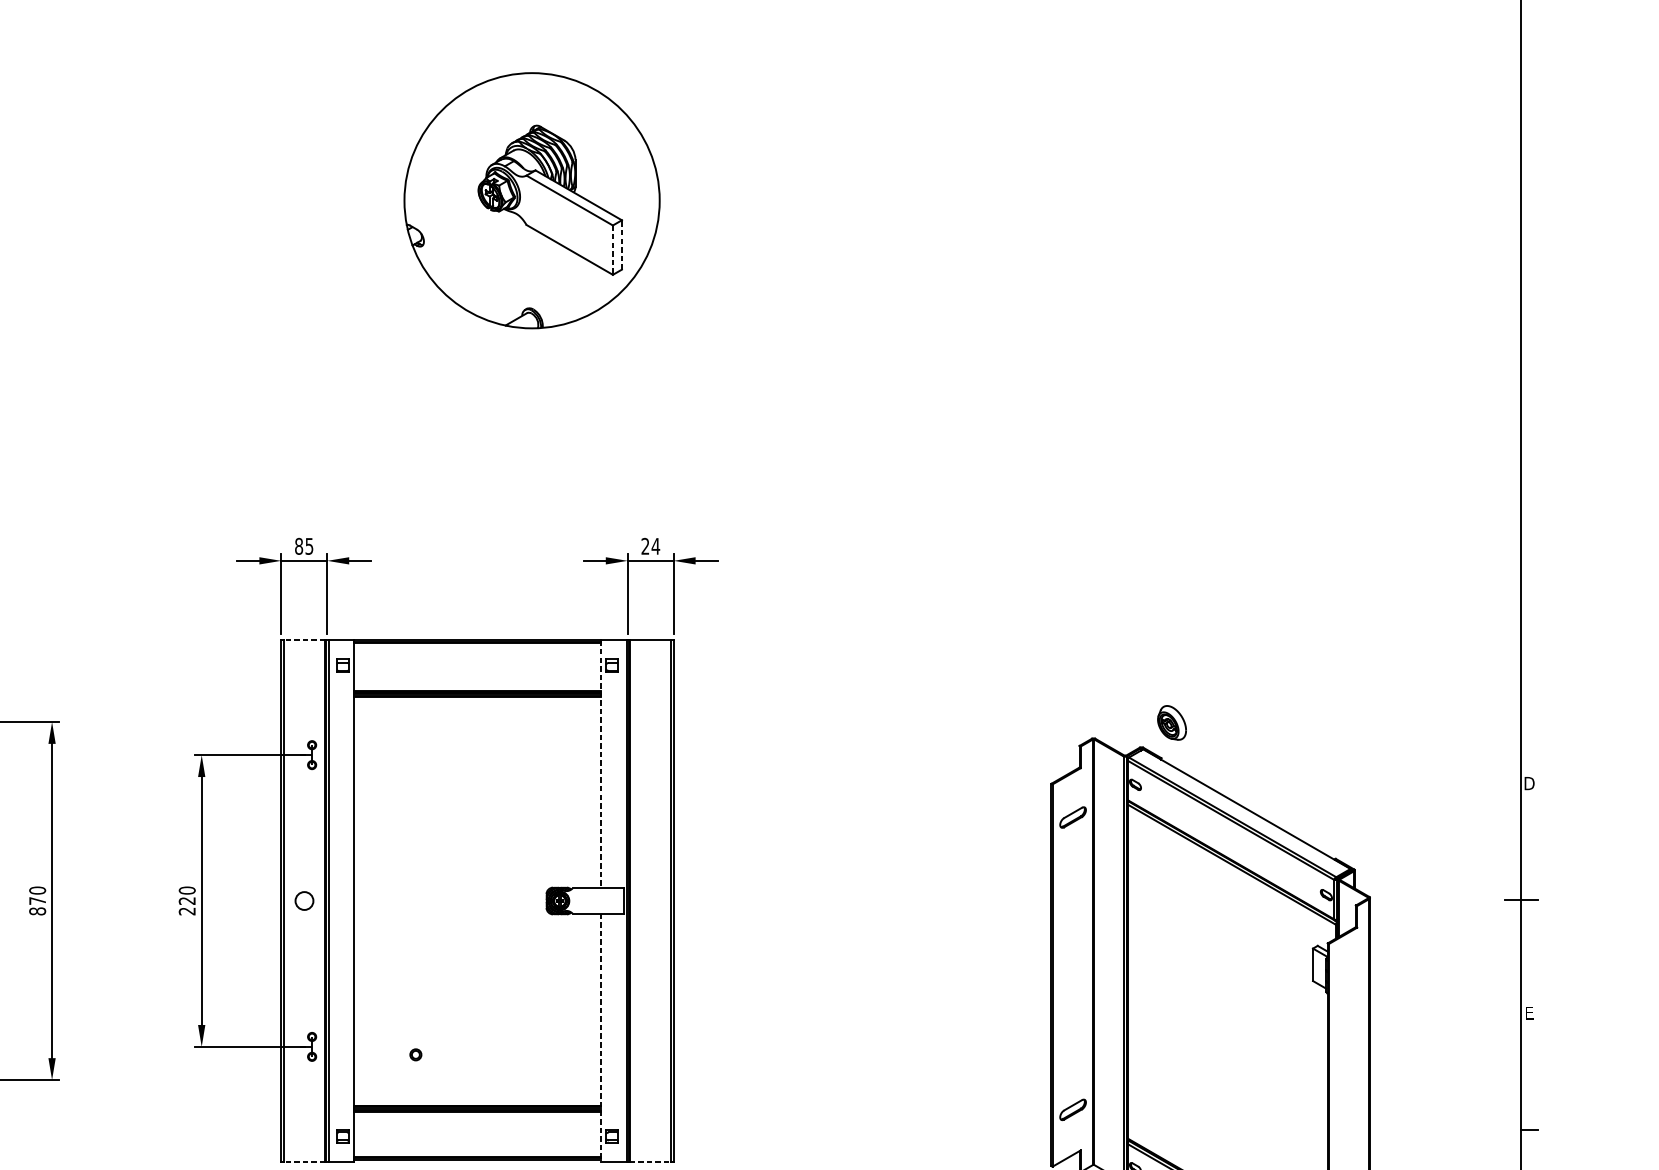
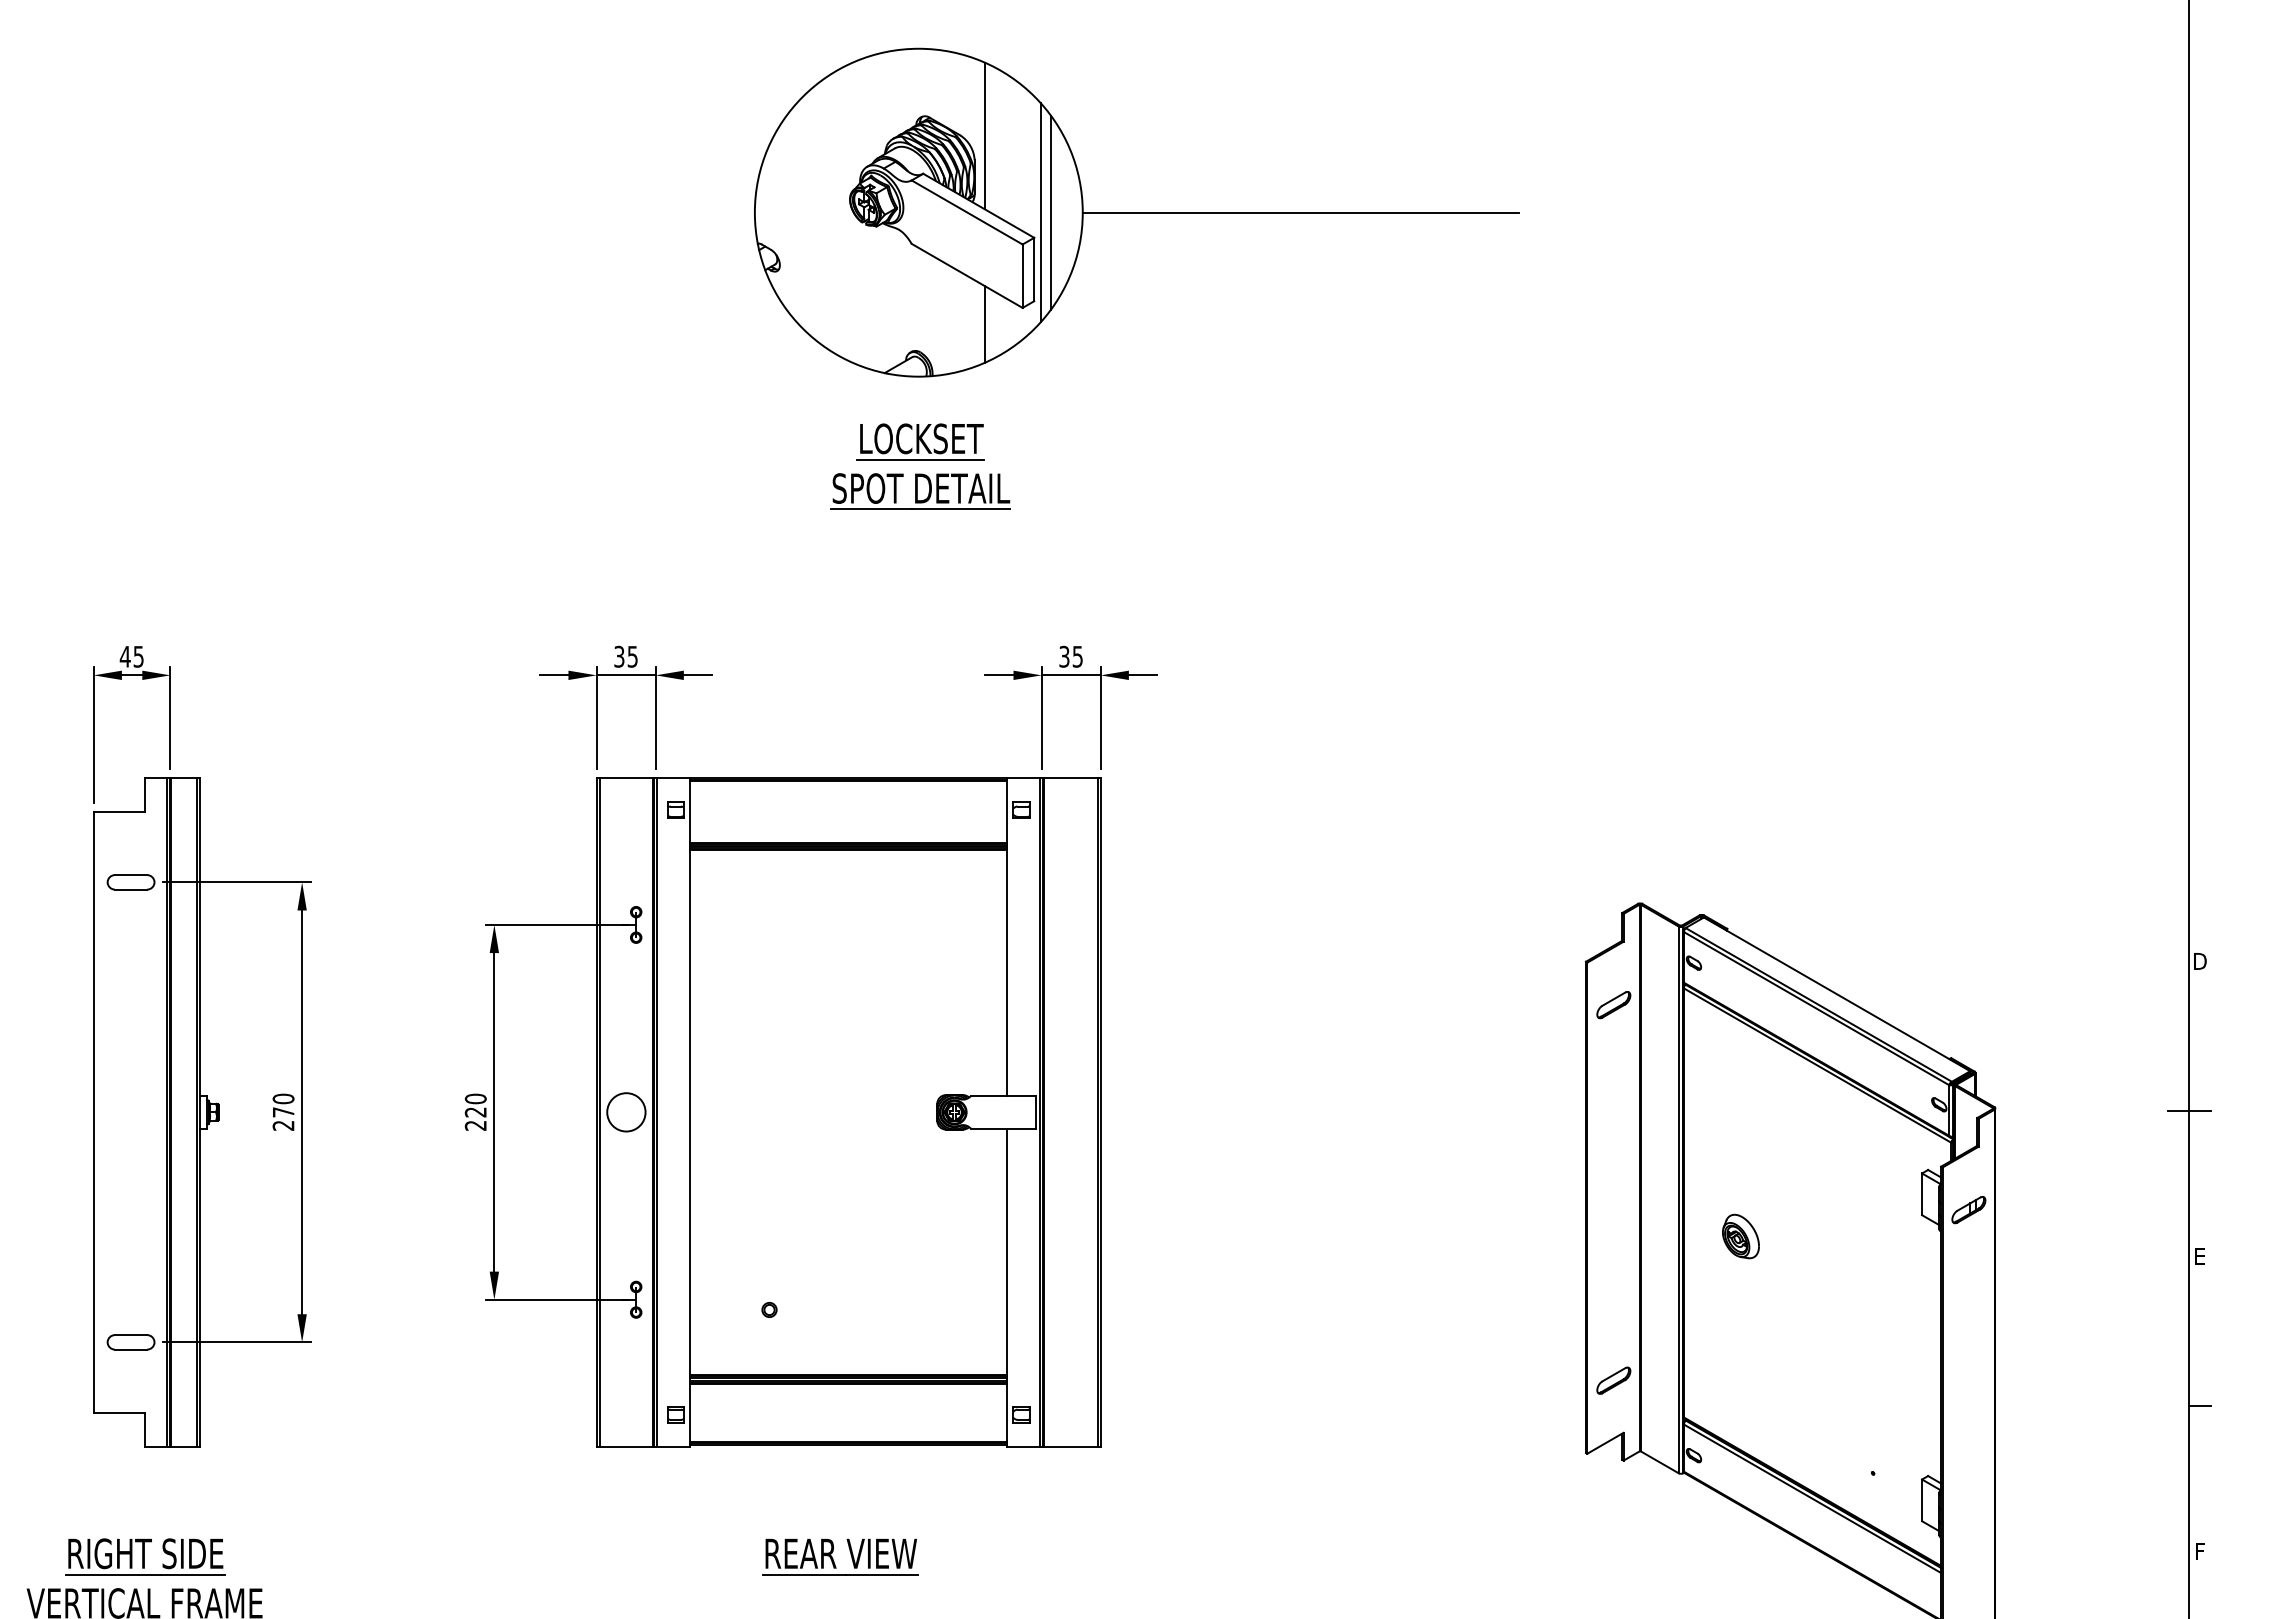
line: (583, 140) -> (984, 135), added
line: (626, 200) -> (1040, 212), added
line: (635, 200) -> (1051, 212), added
line: (829, 200) -> (1300, 212), added
line: (622, 244) -> (1034, 269), dashed -> solid
line: (612, 250) -> (1022, 276), dashed -> solid
line: (583, 286) -> (984, 323), added
part: (533, 398) -> (920, 466), added
text: (299, 546) -> (619, 656), 85 -> 35
text: (650, 546) -> (1071, 656), 24 -> 35
line: (304, 640) -> (626, 777), dashed -> solid
part: (1171, 722) -> (1740, 1236), moved
line: (601, 764) -> (1007, 937), dashed -> solid
circle: (304, 901) -> (626, 1112), size x1.67
text: (37, 911) -> (283, 1125), 870 -> 270
part: (1349, 977) -> (1968, 1210), added
line: (601, 1038) -> (1007, 1288), dashed -> solid
line: (304, 1161) -> (626, 1447), dashed -> solid
line: (650, 1161) -> (1070, 1447), dashed -> solid

